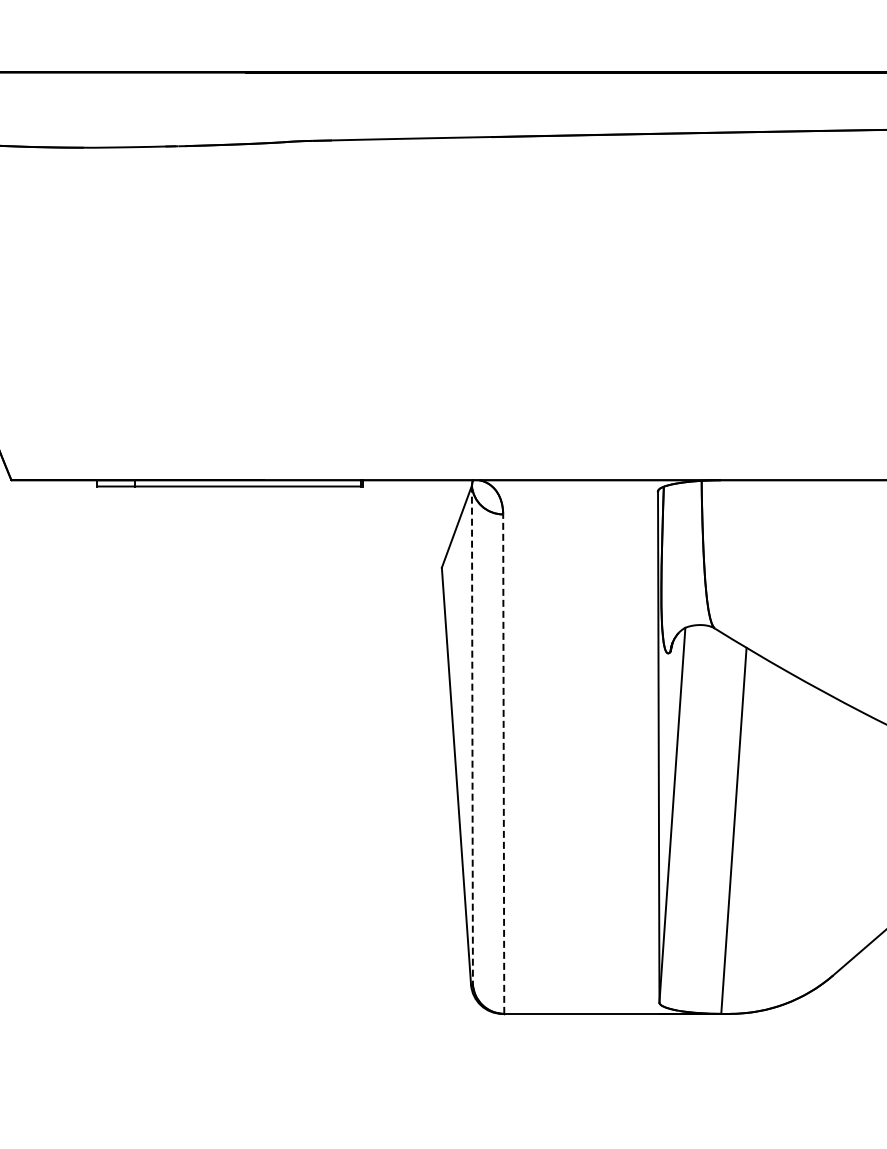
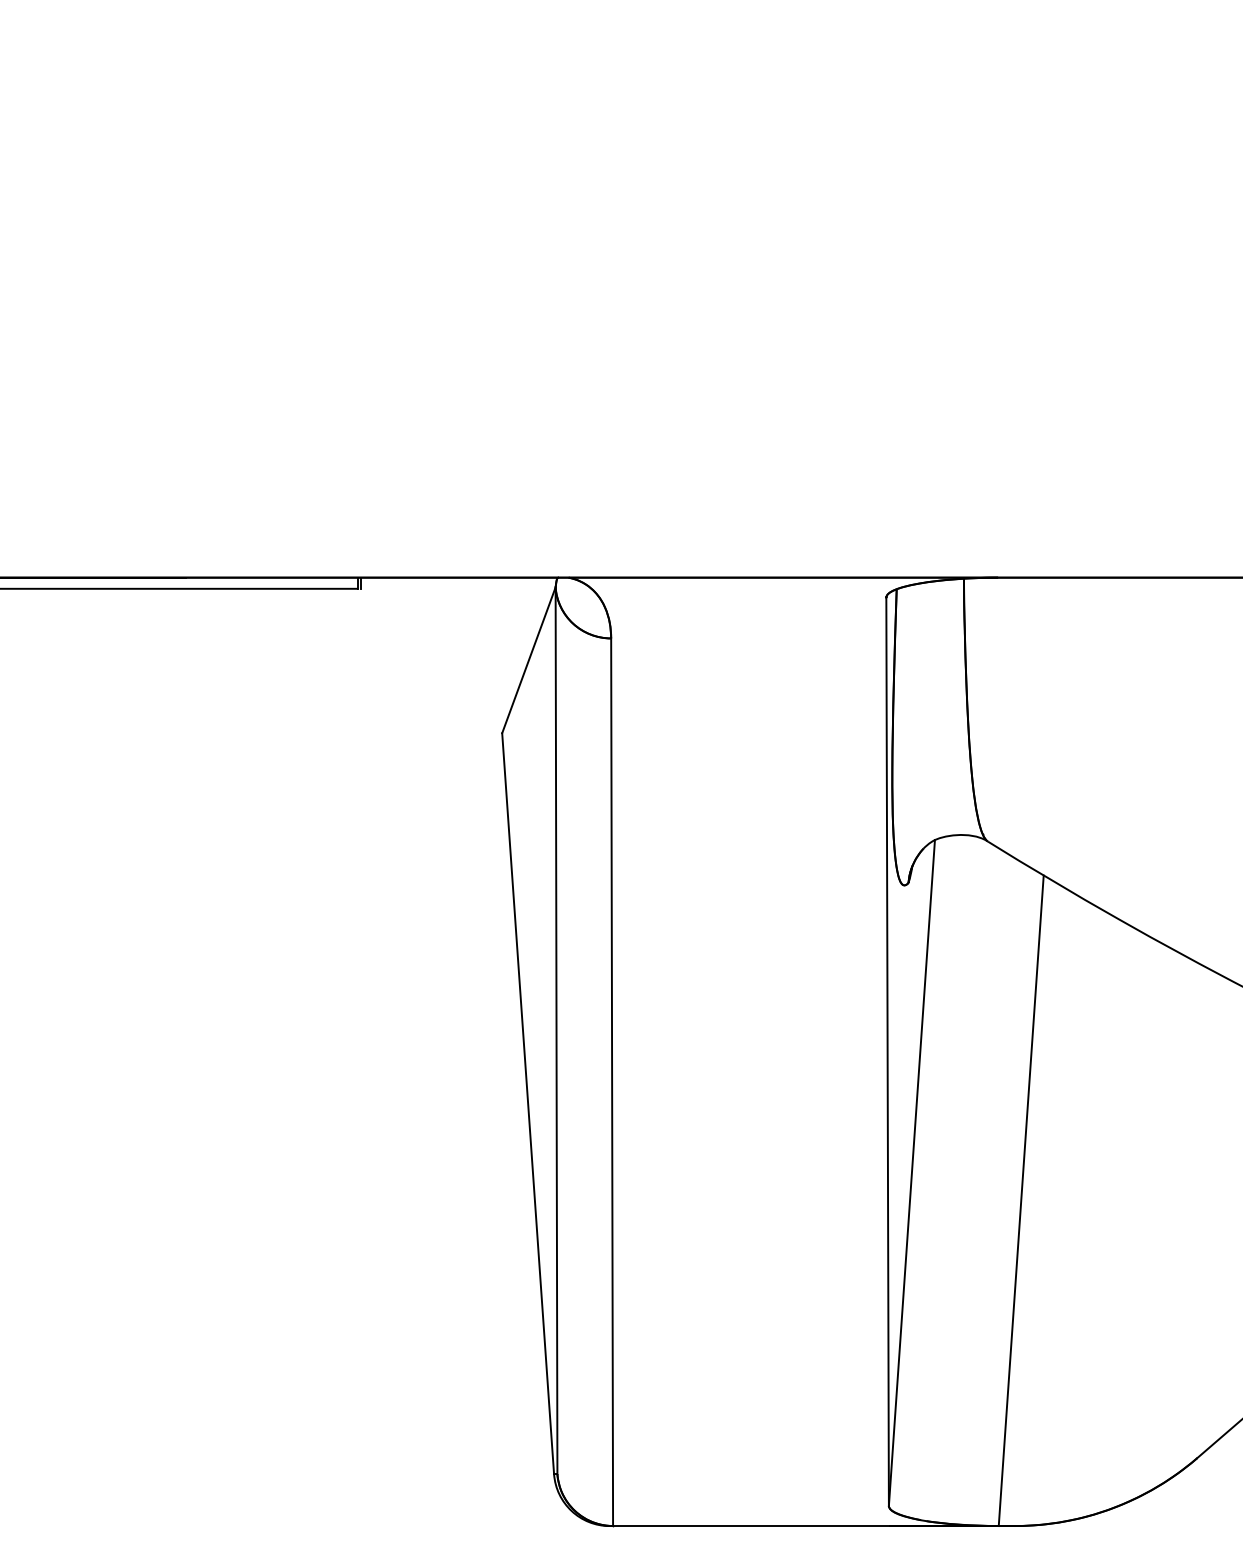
line: (472, 735) -> (556, 1031), dashed -> solid
line: (503, 764) -> (611, 1082), dashed -> solid

